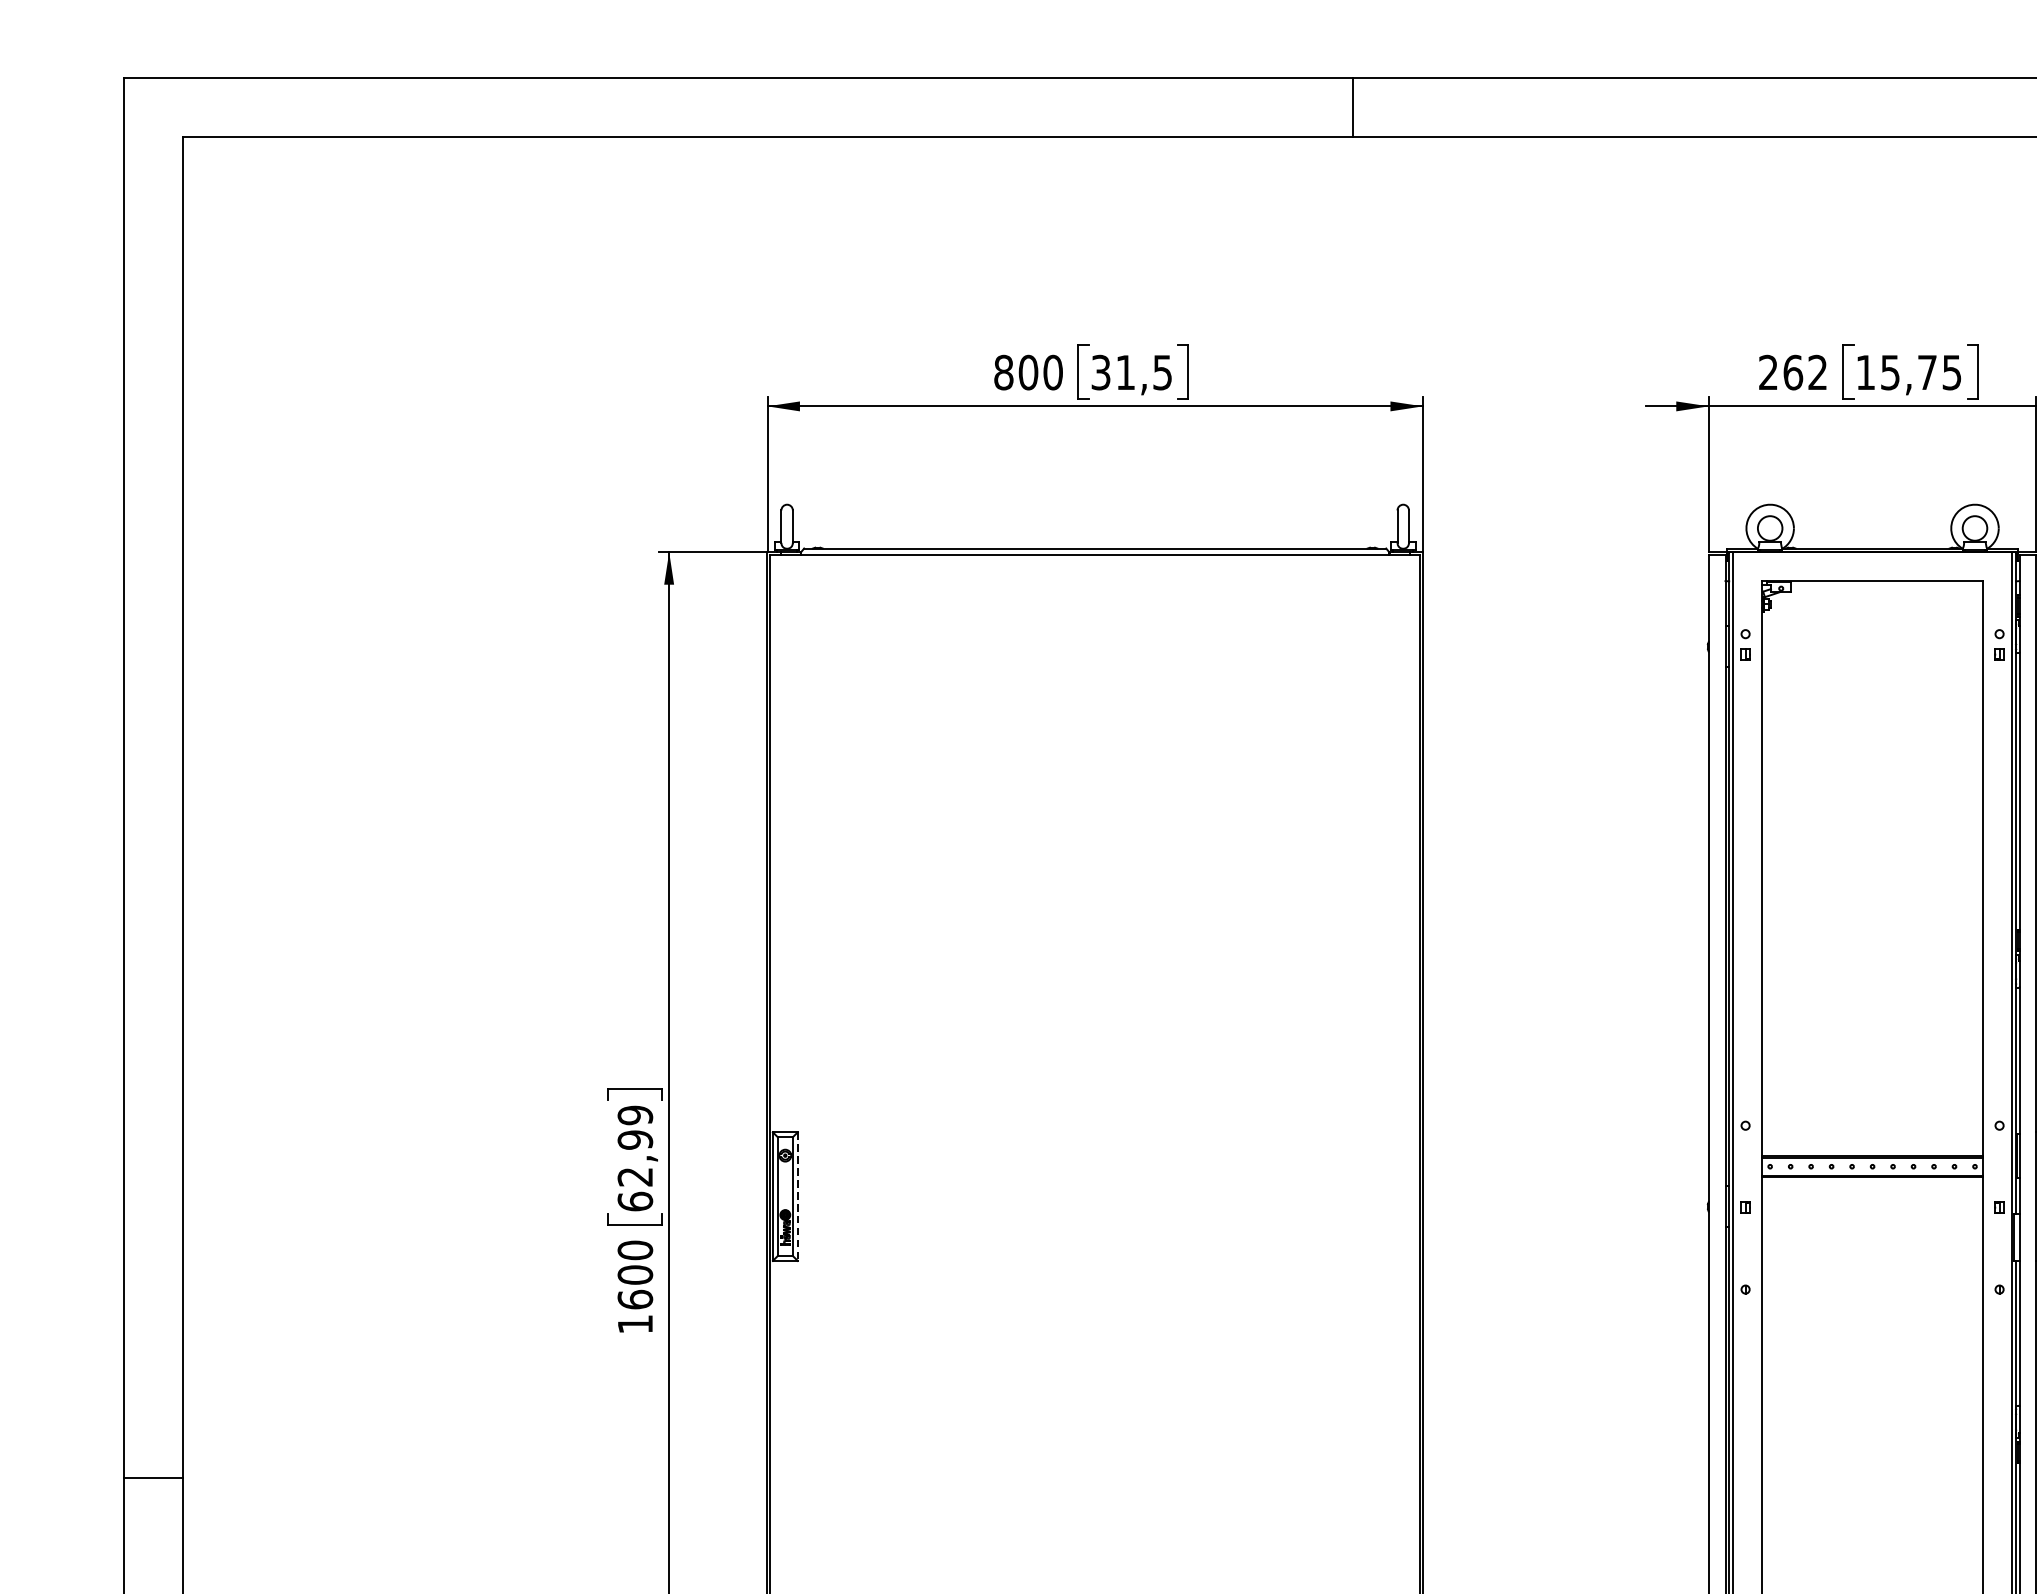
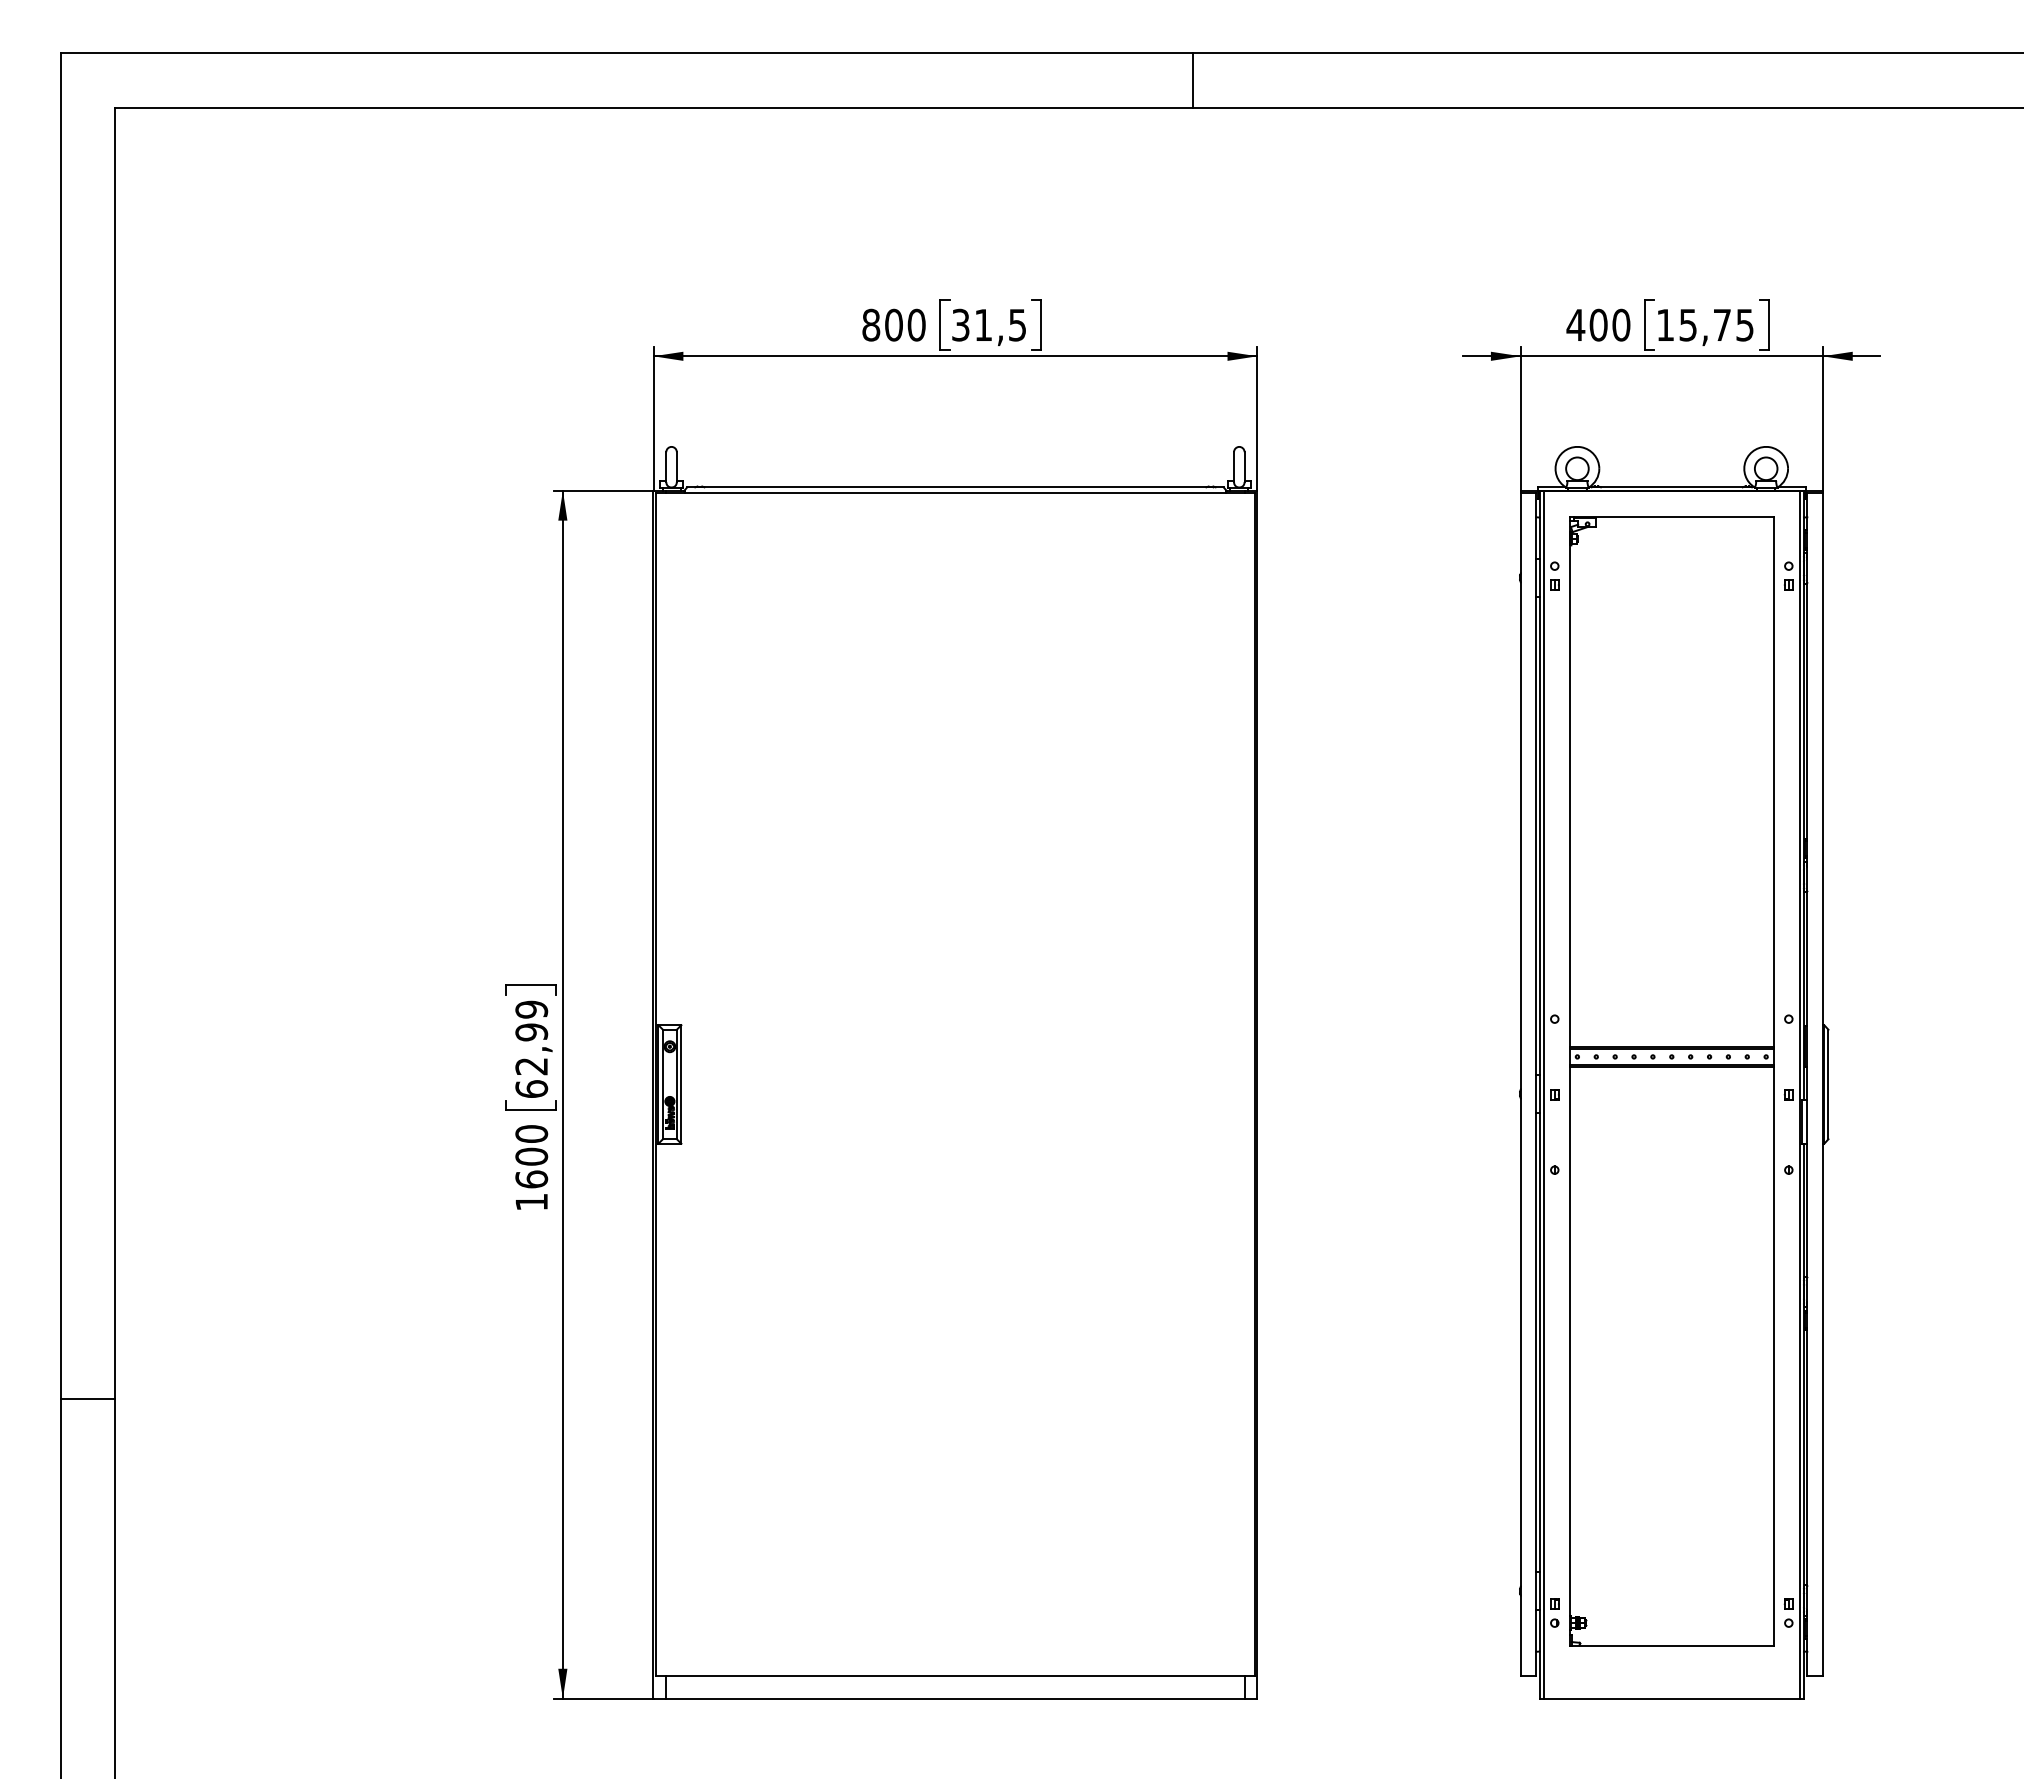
text: (1793, 371) -> (1598, 324), 262 -> 400
line: (797, 1196) -> (681, 1084), dashed -> solid
line: (153, 1477) -> (87, 1398), moved

